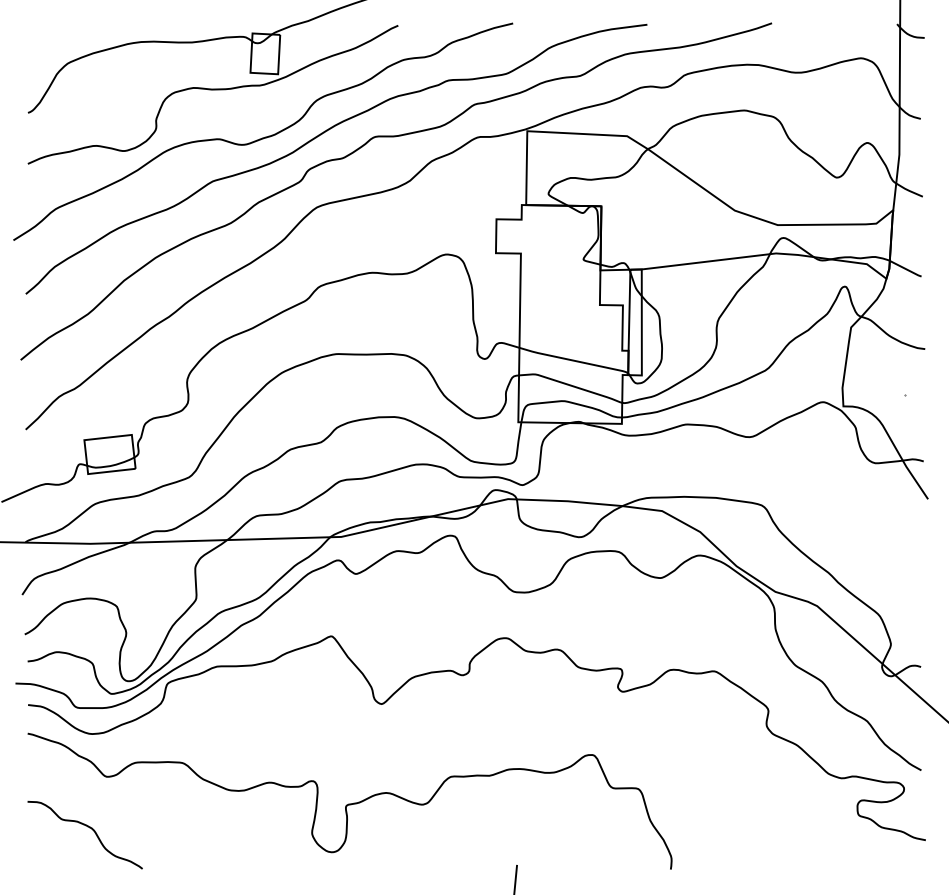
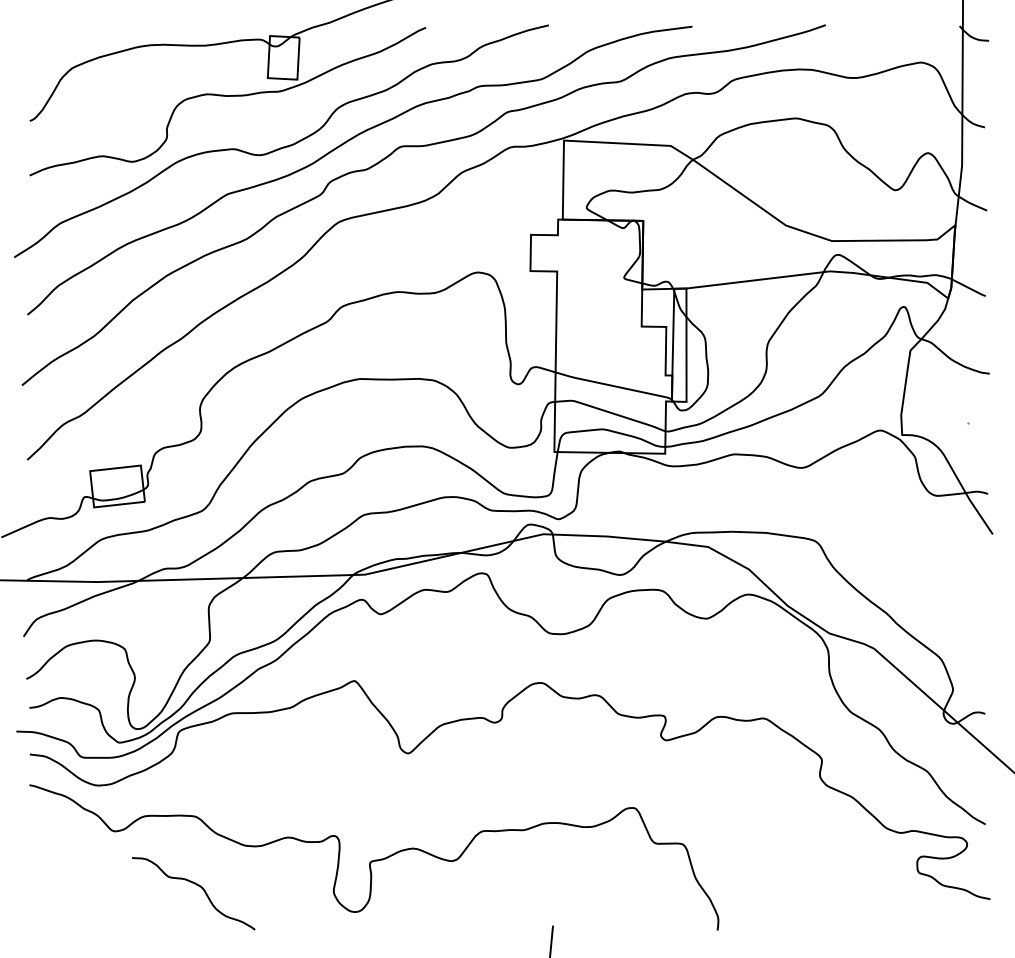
curve: (87, 827) -> (196, 885), moved

